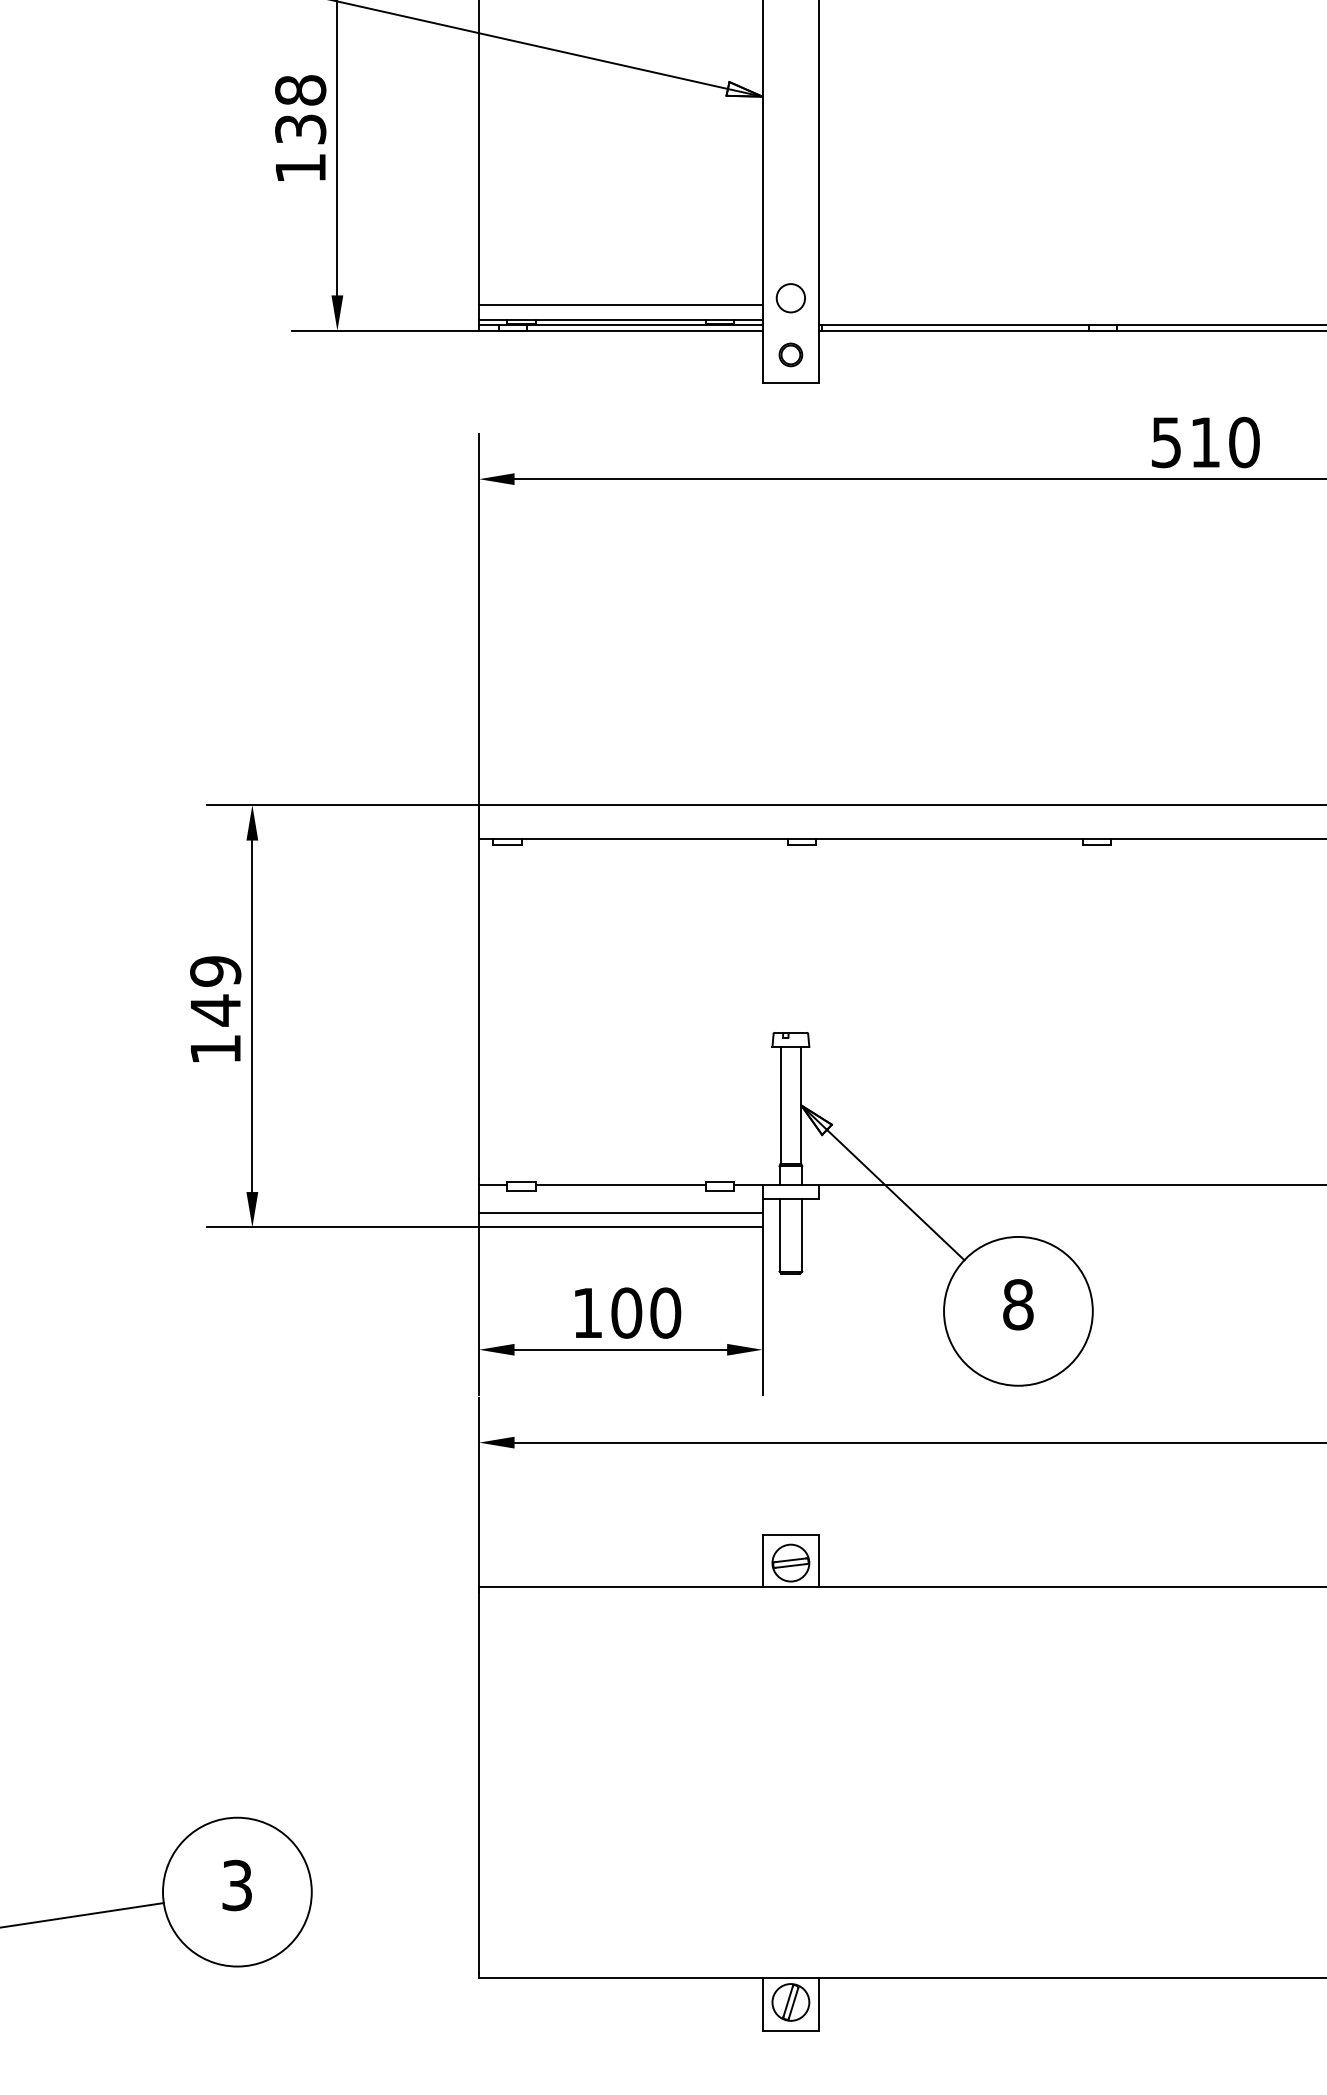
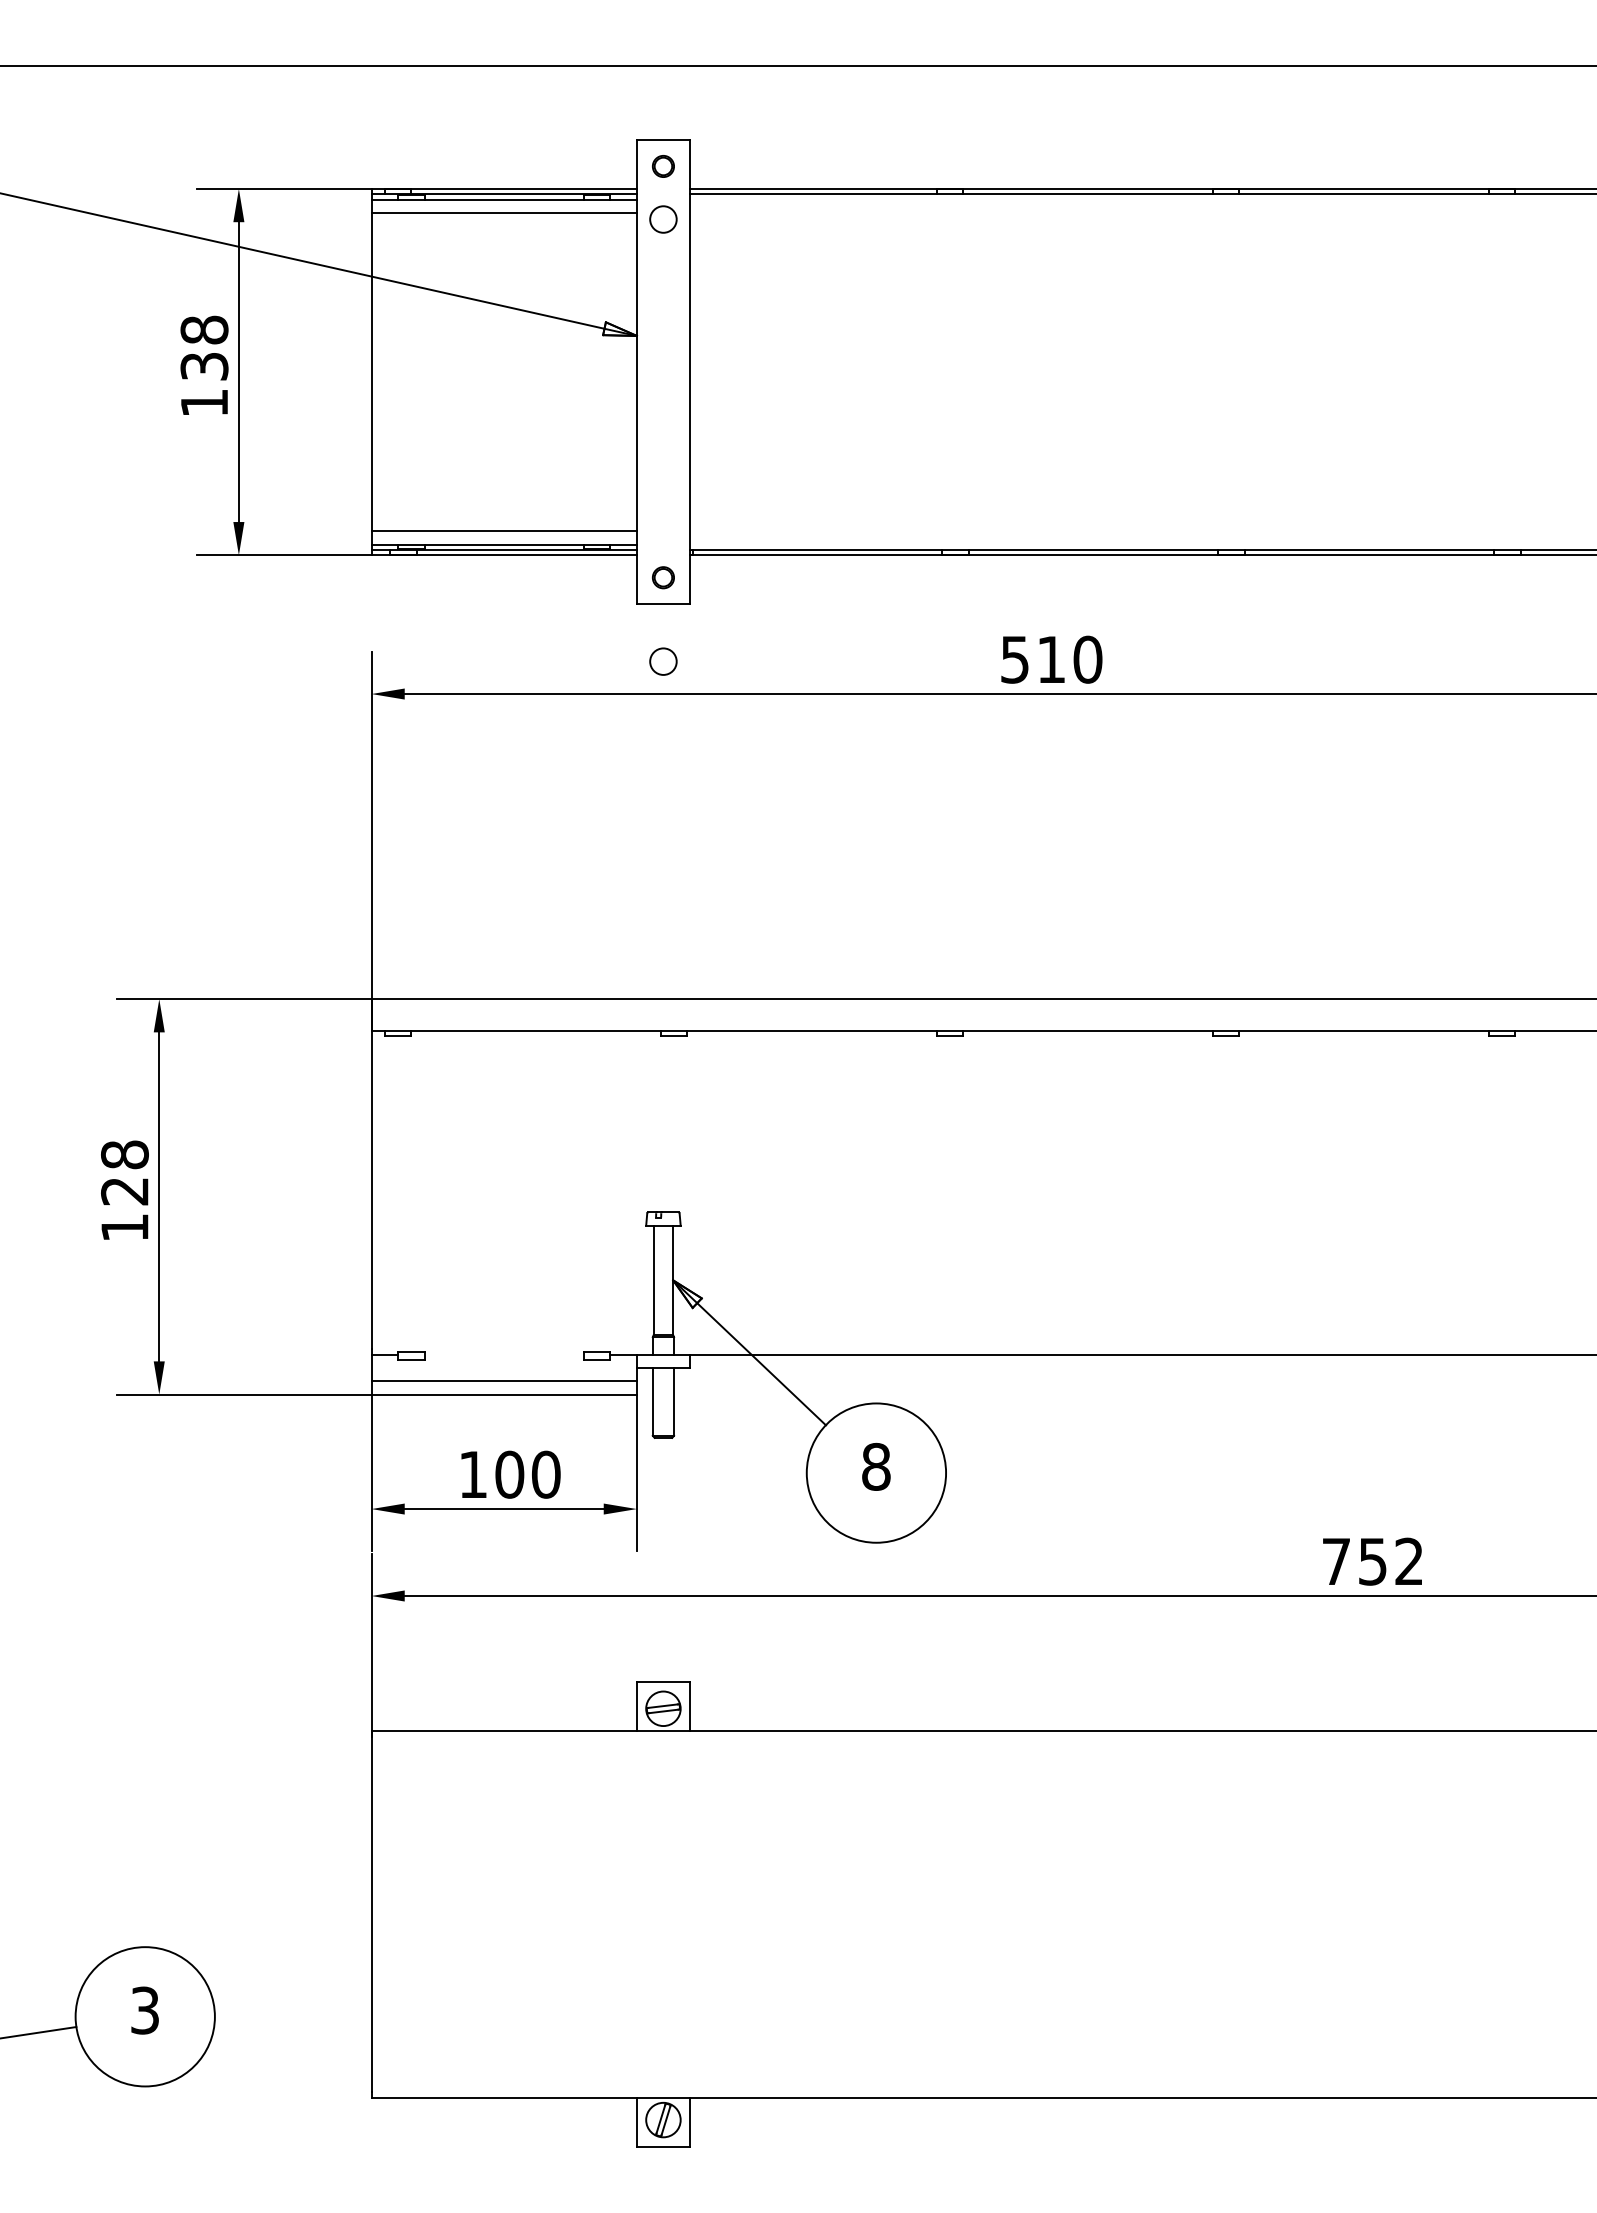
circle: (790, 298) -> (663, 661), moved
text: (215, 991) -> (124, 1173), 149 -> 128
line: (620, 1184) -> (503, 1354), removed

